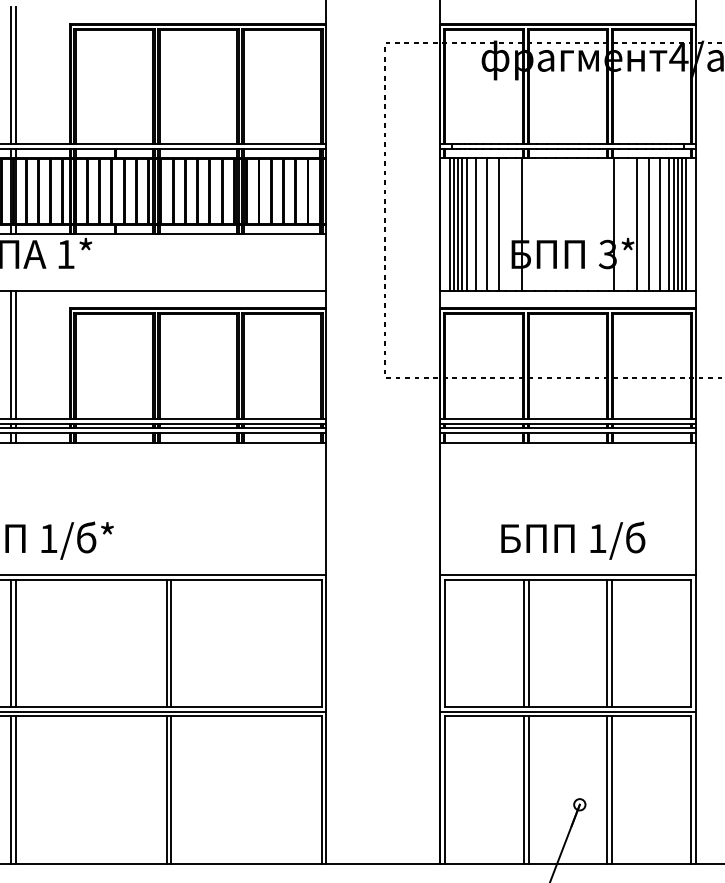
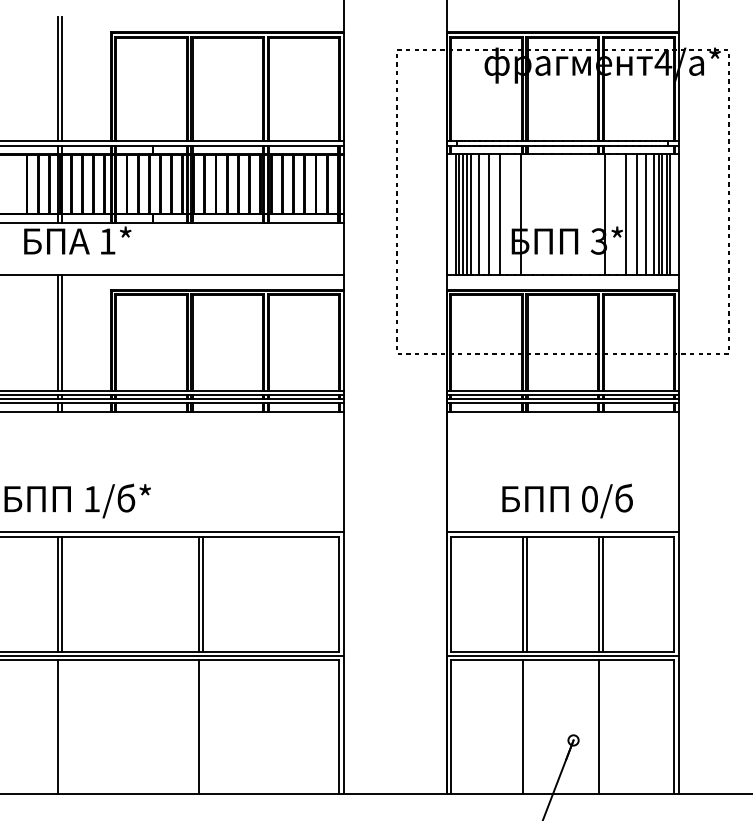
text: (597, 539) -> (589, 499), 1/ -> 0/
line: (16, 790) -> (62, 727), removed
line: (171, 790) -> (203, 727), removed
line: (529, 790) -> (527, 727), removed
line: (611, 790) -> (602, 727), removed

